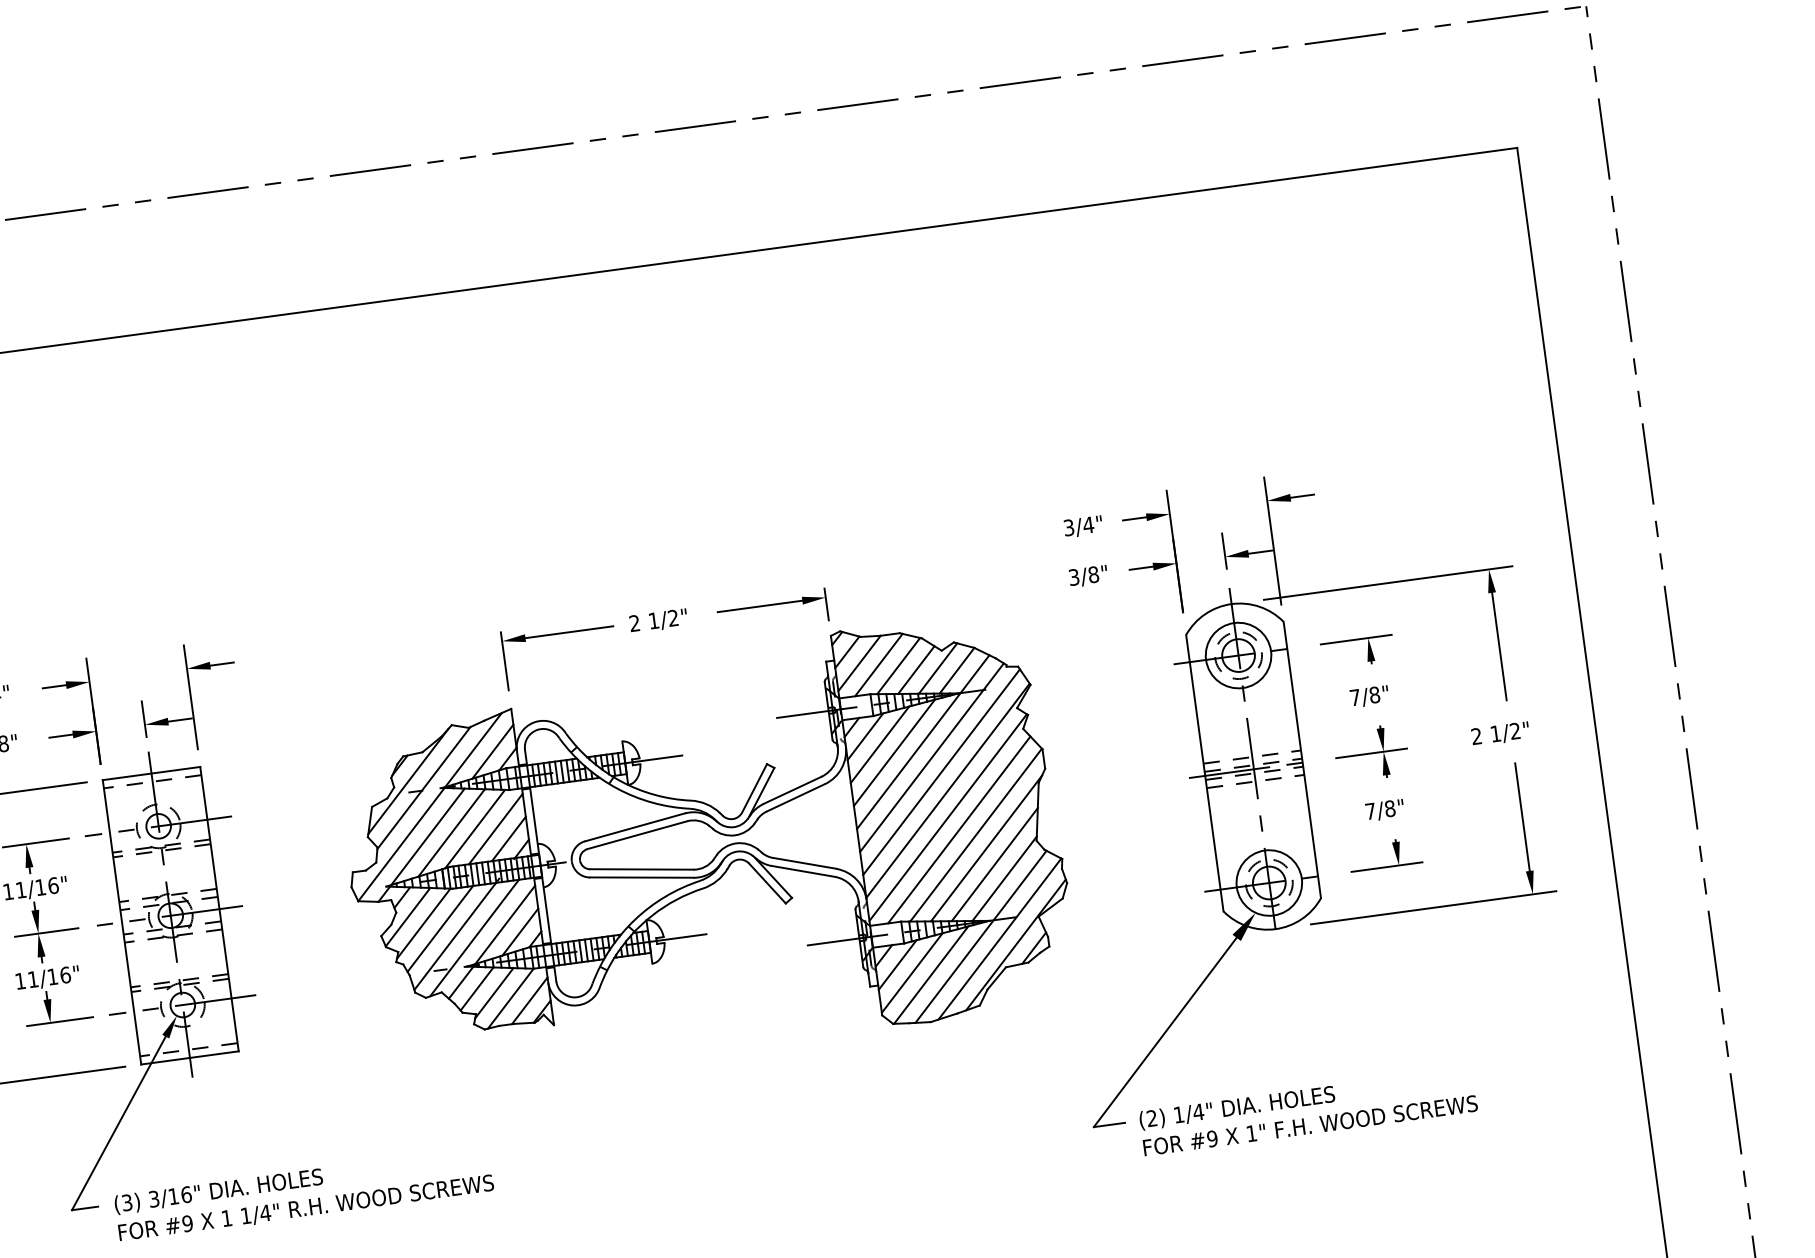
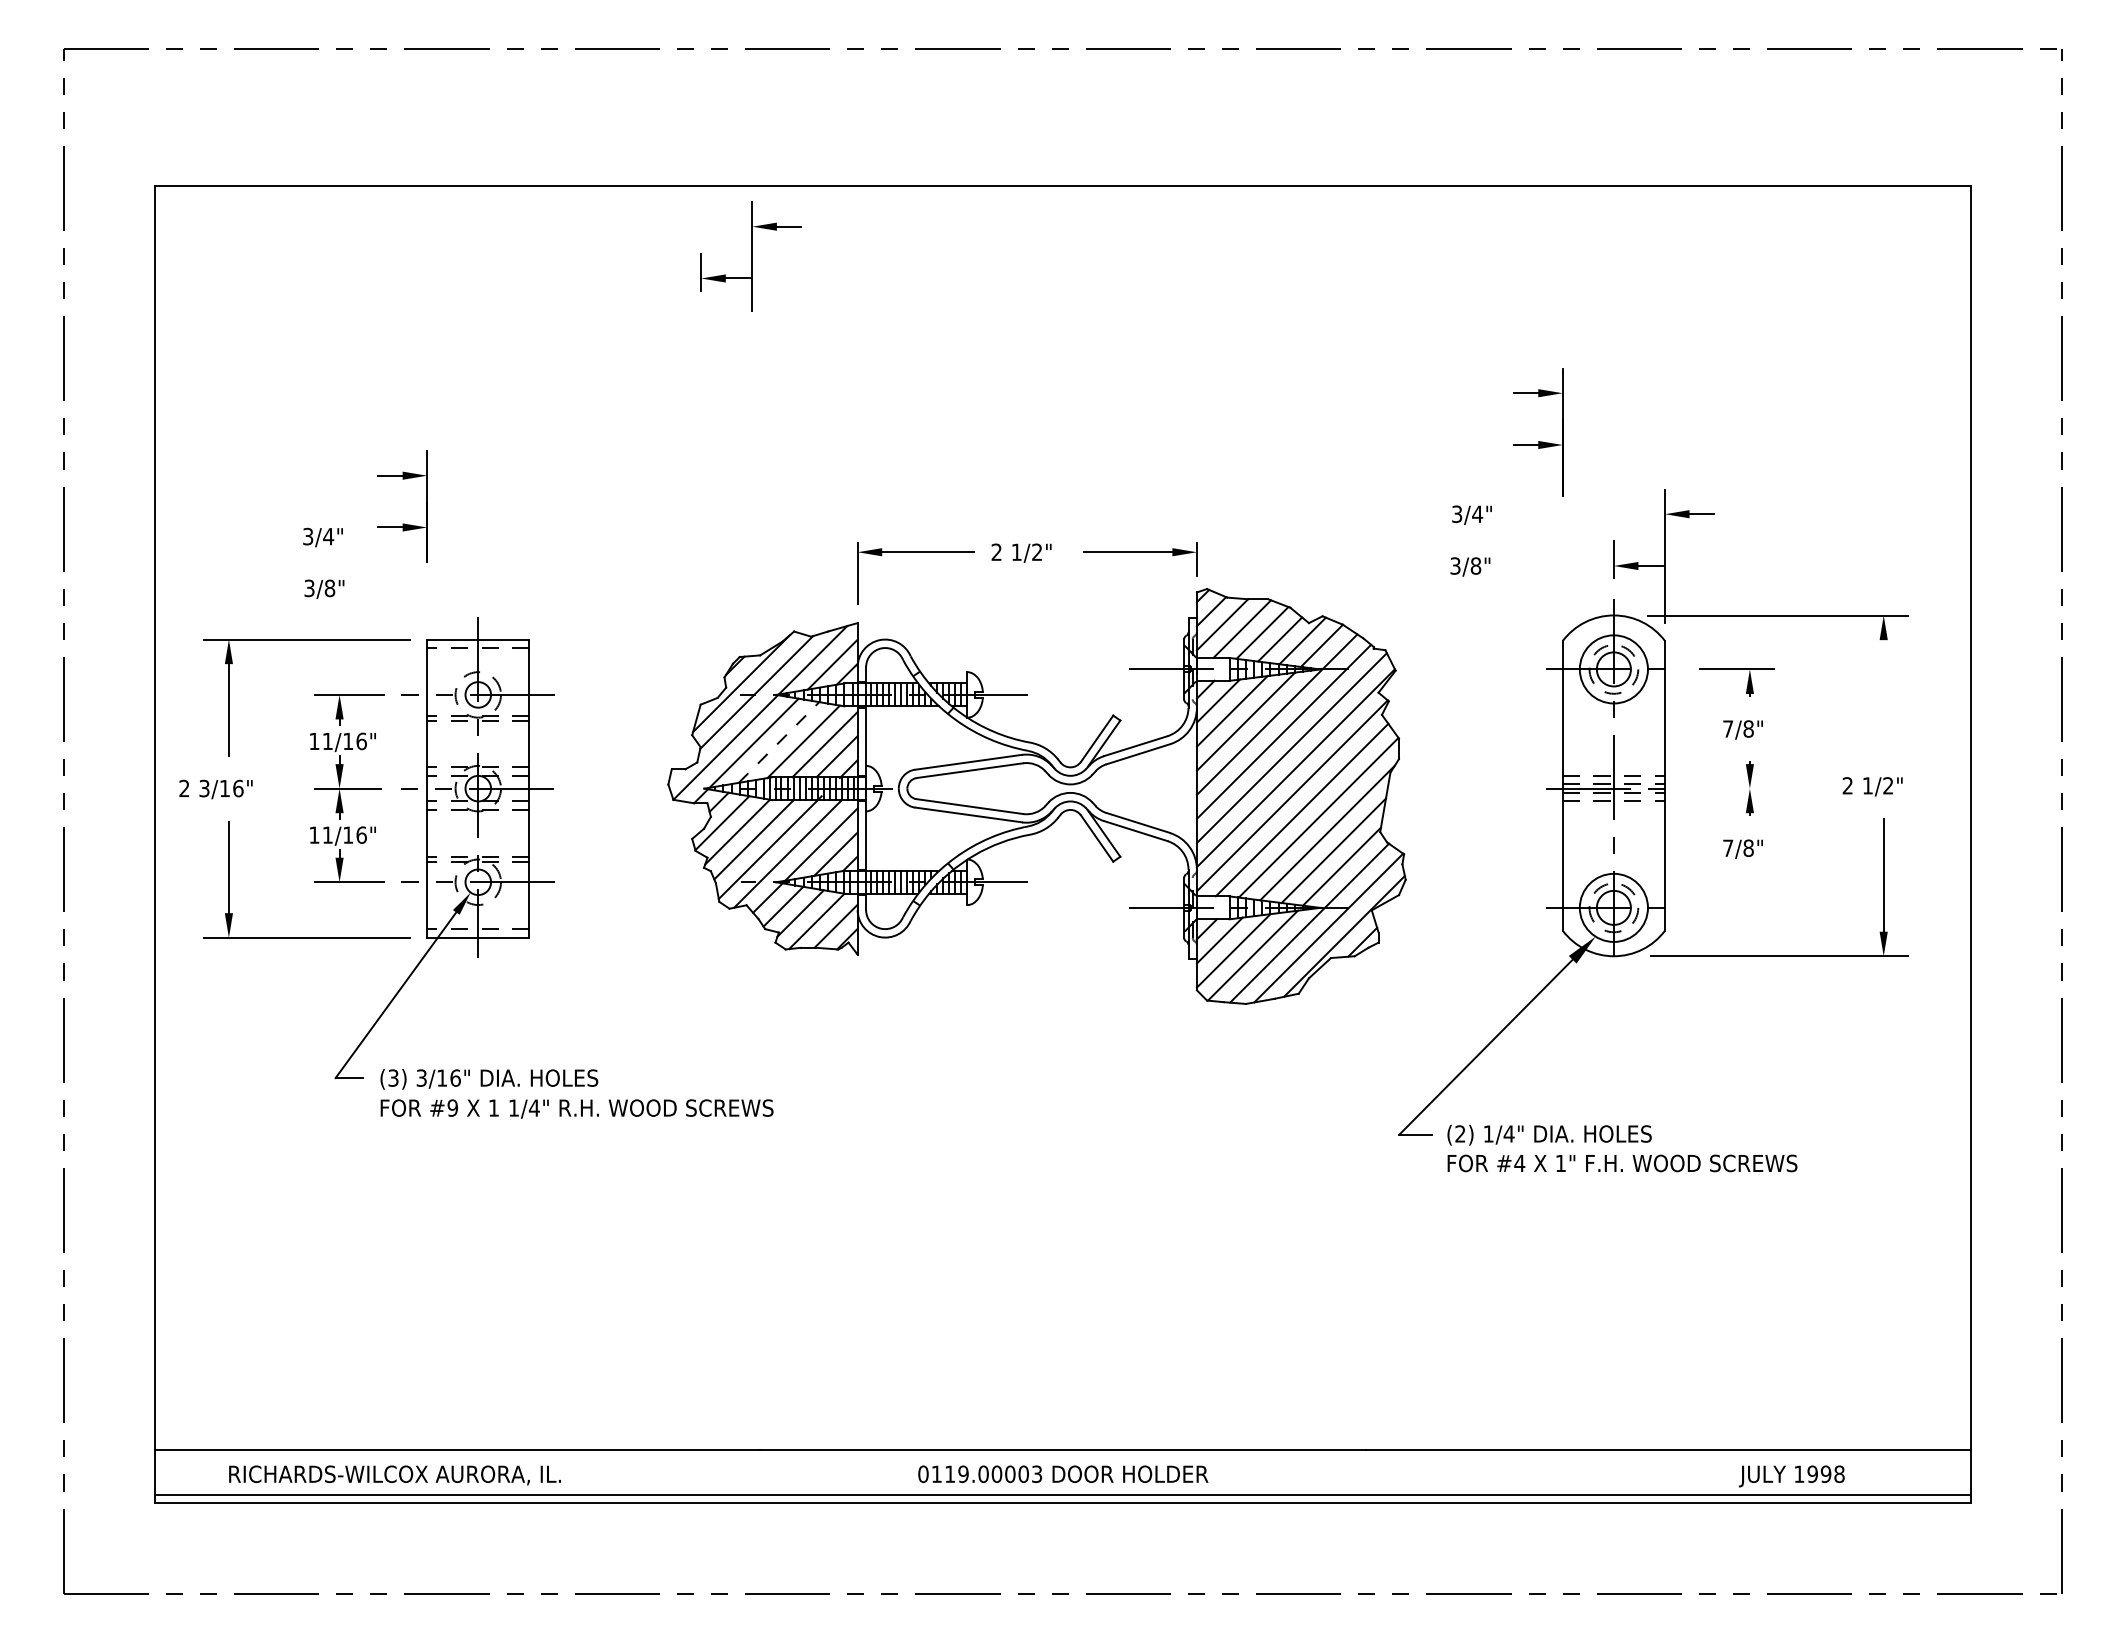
part: (1152, 563) -> (1538, 441), moved
line: (1499, 646) -> (1883, 696), removed
part: (189, 697) -> (750, 256), moved
part: (72, 730) -> (402, 523), moved
line: (1371, 753) -> (1737, 788), removed
line: (452, 832) -> (779, 742), solid -> dashed
part: (1395, 853) -> (1747, 894), removed
text: (1212, 1138) -> (1519, 1163), #9 -> #4

